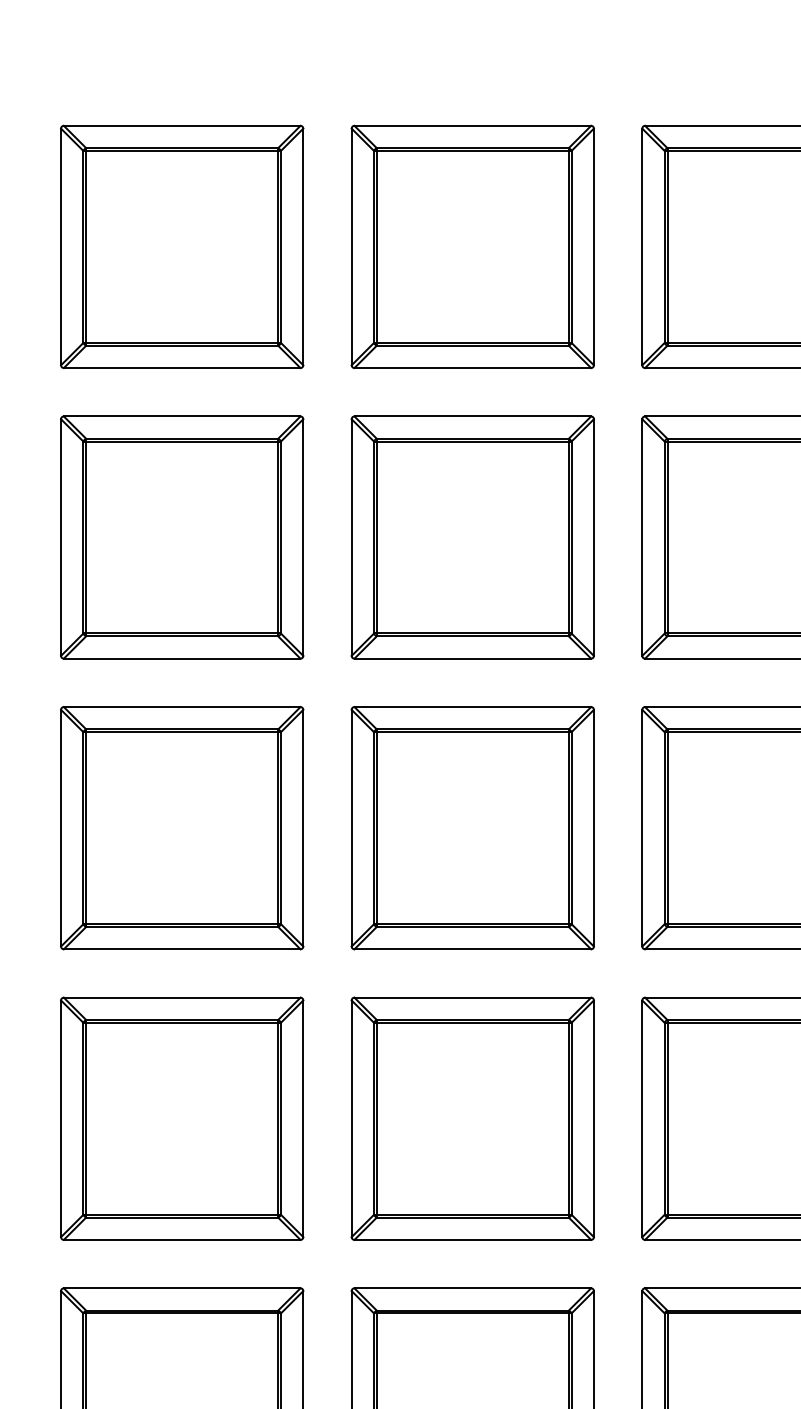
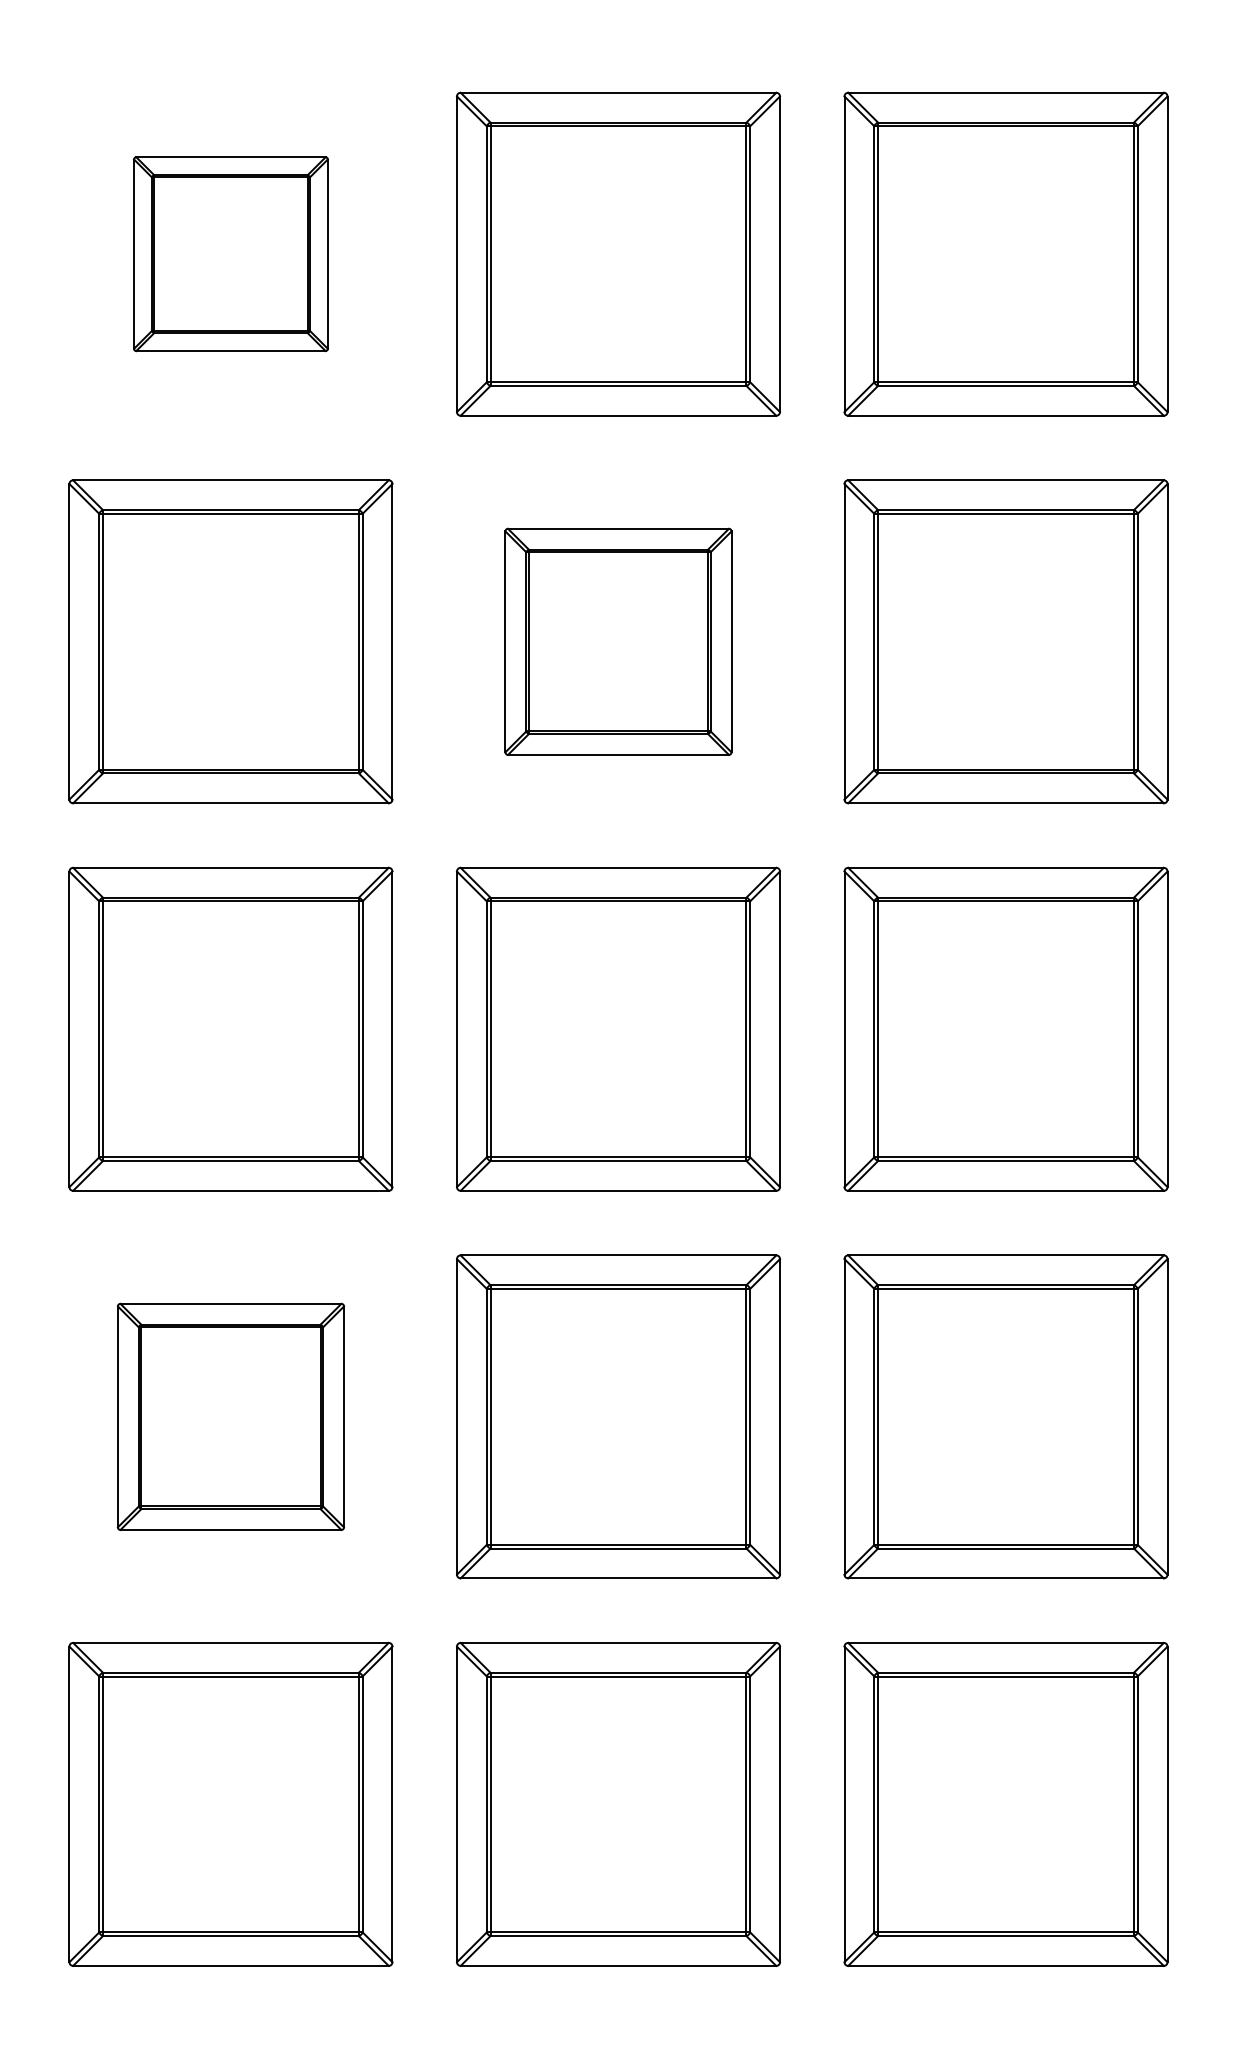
part: (181, 246) -> (230, 253), size x0.6
part: (472, 537) -> (618, 641), size x0.7
part: (181, 1118) -> (230, 1416), size x0.7

